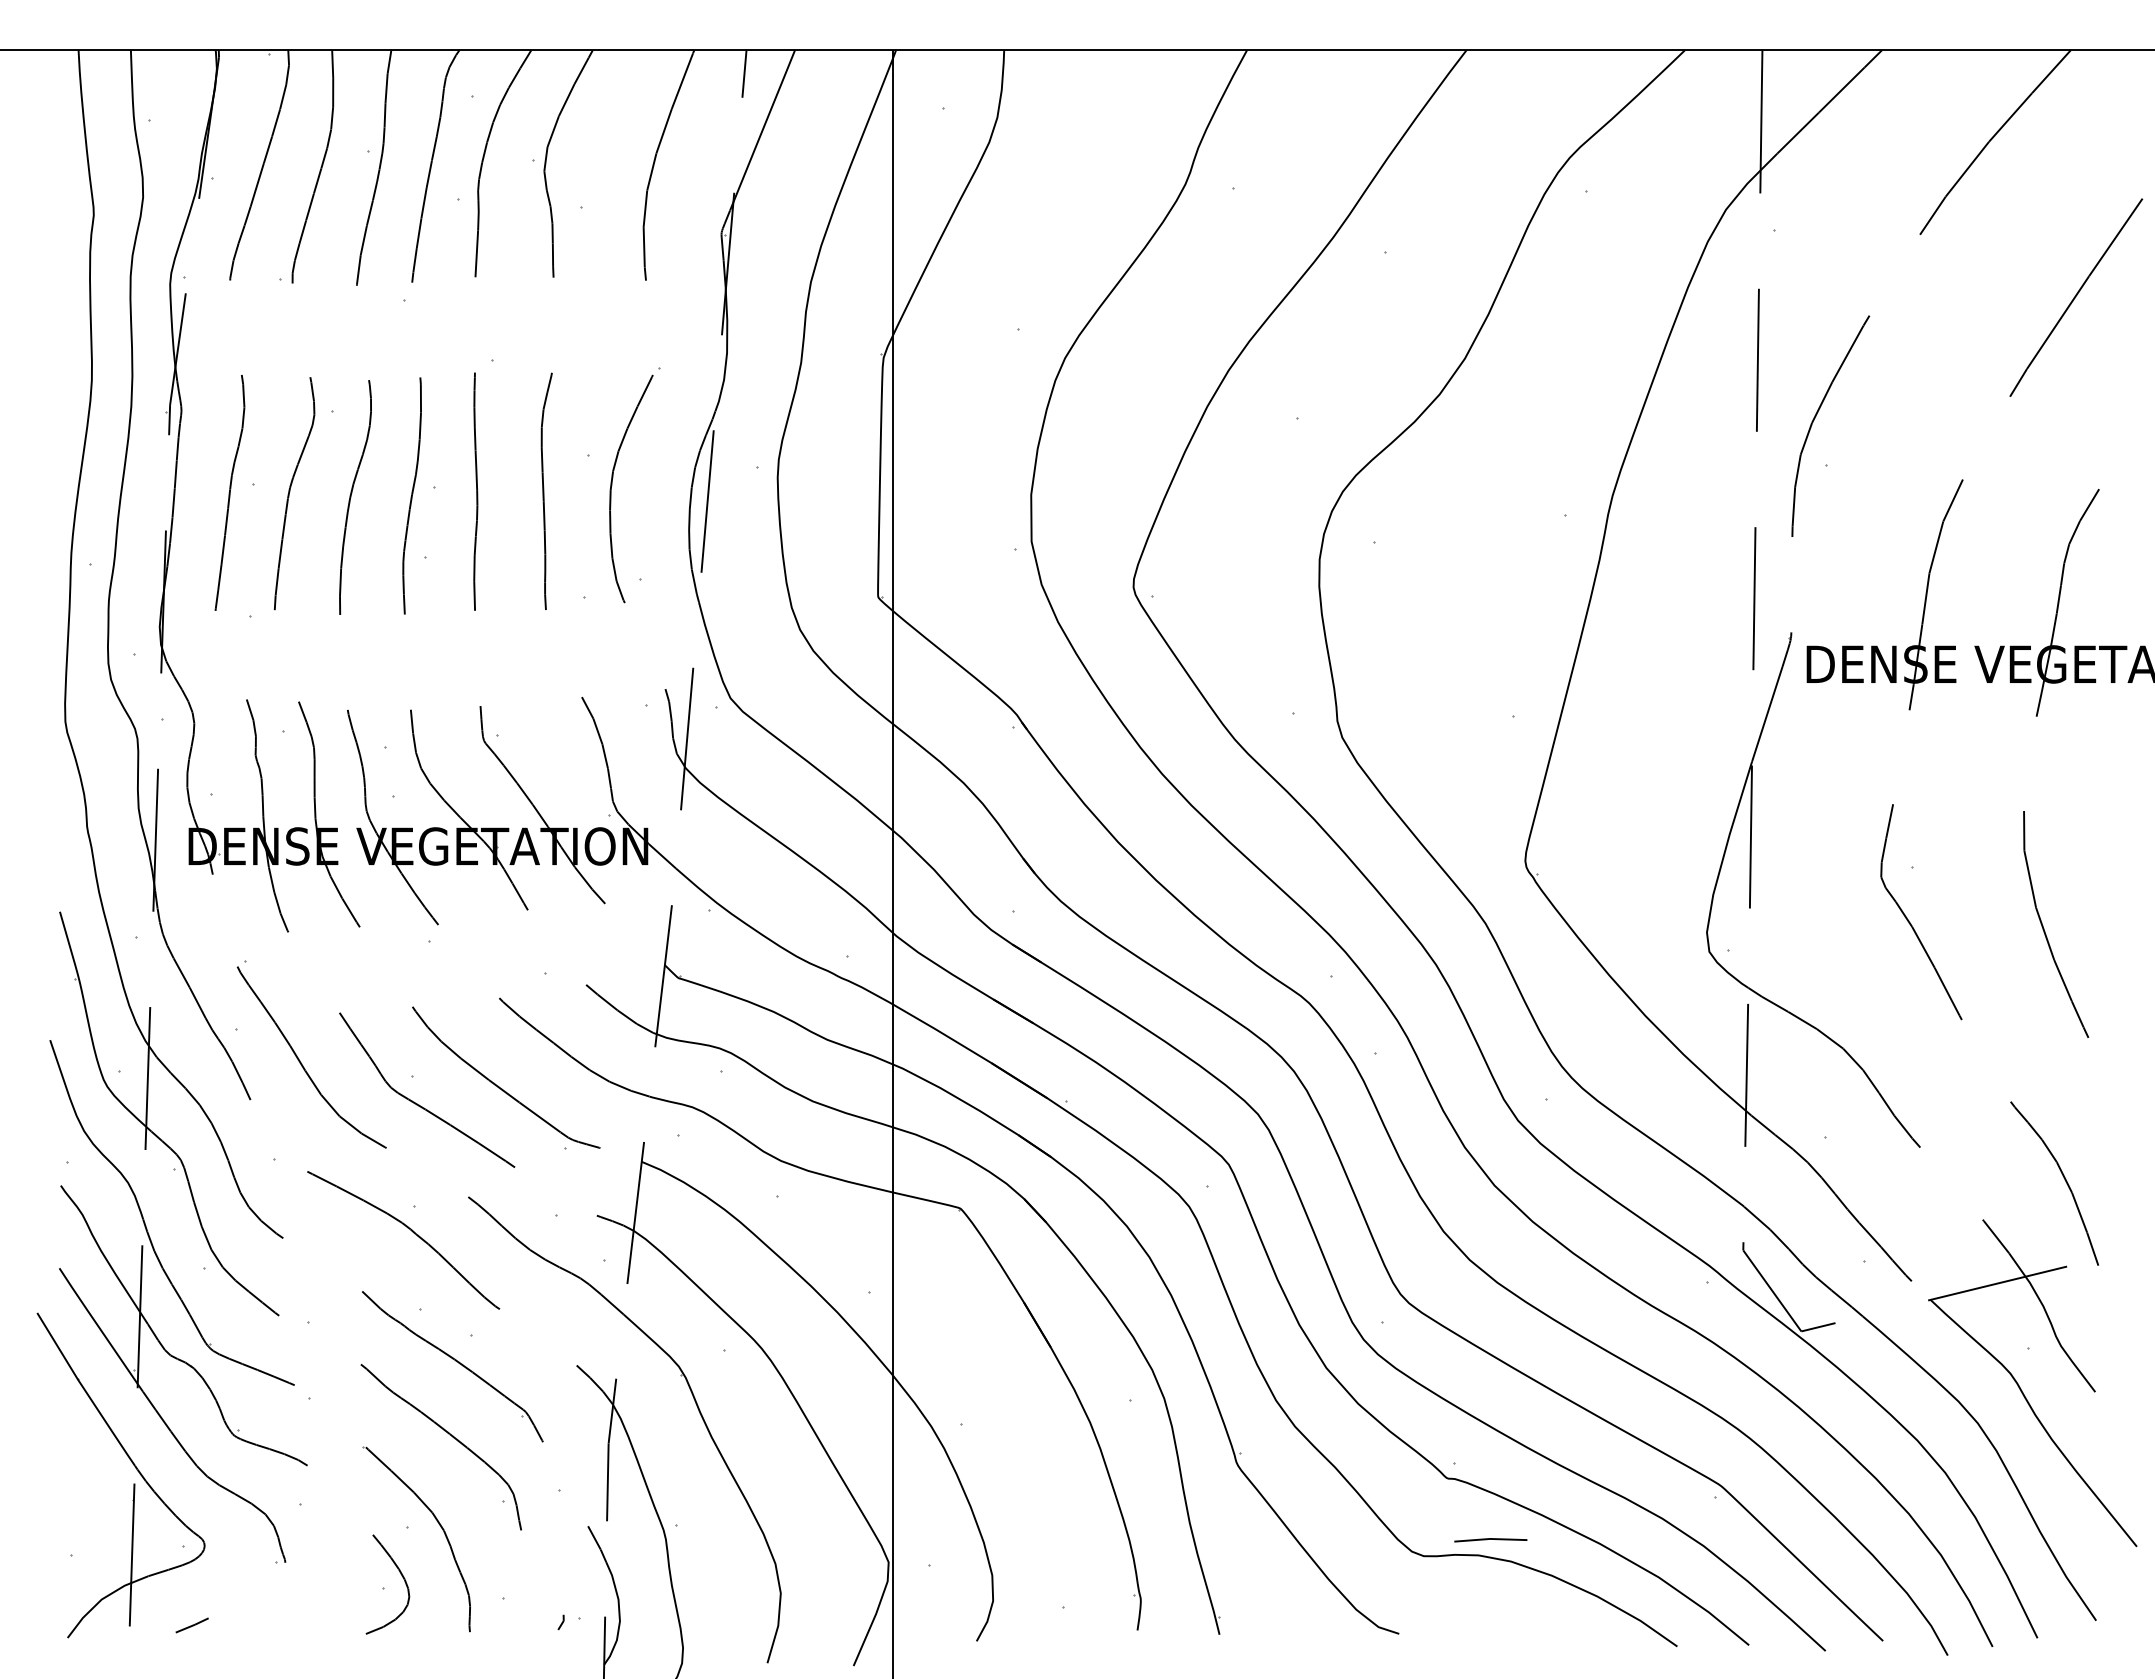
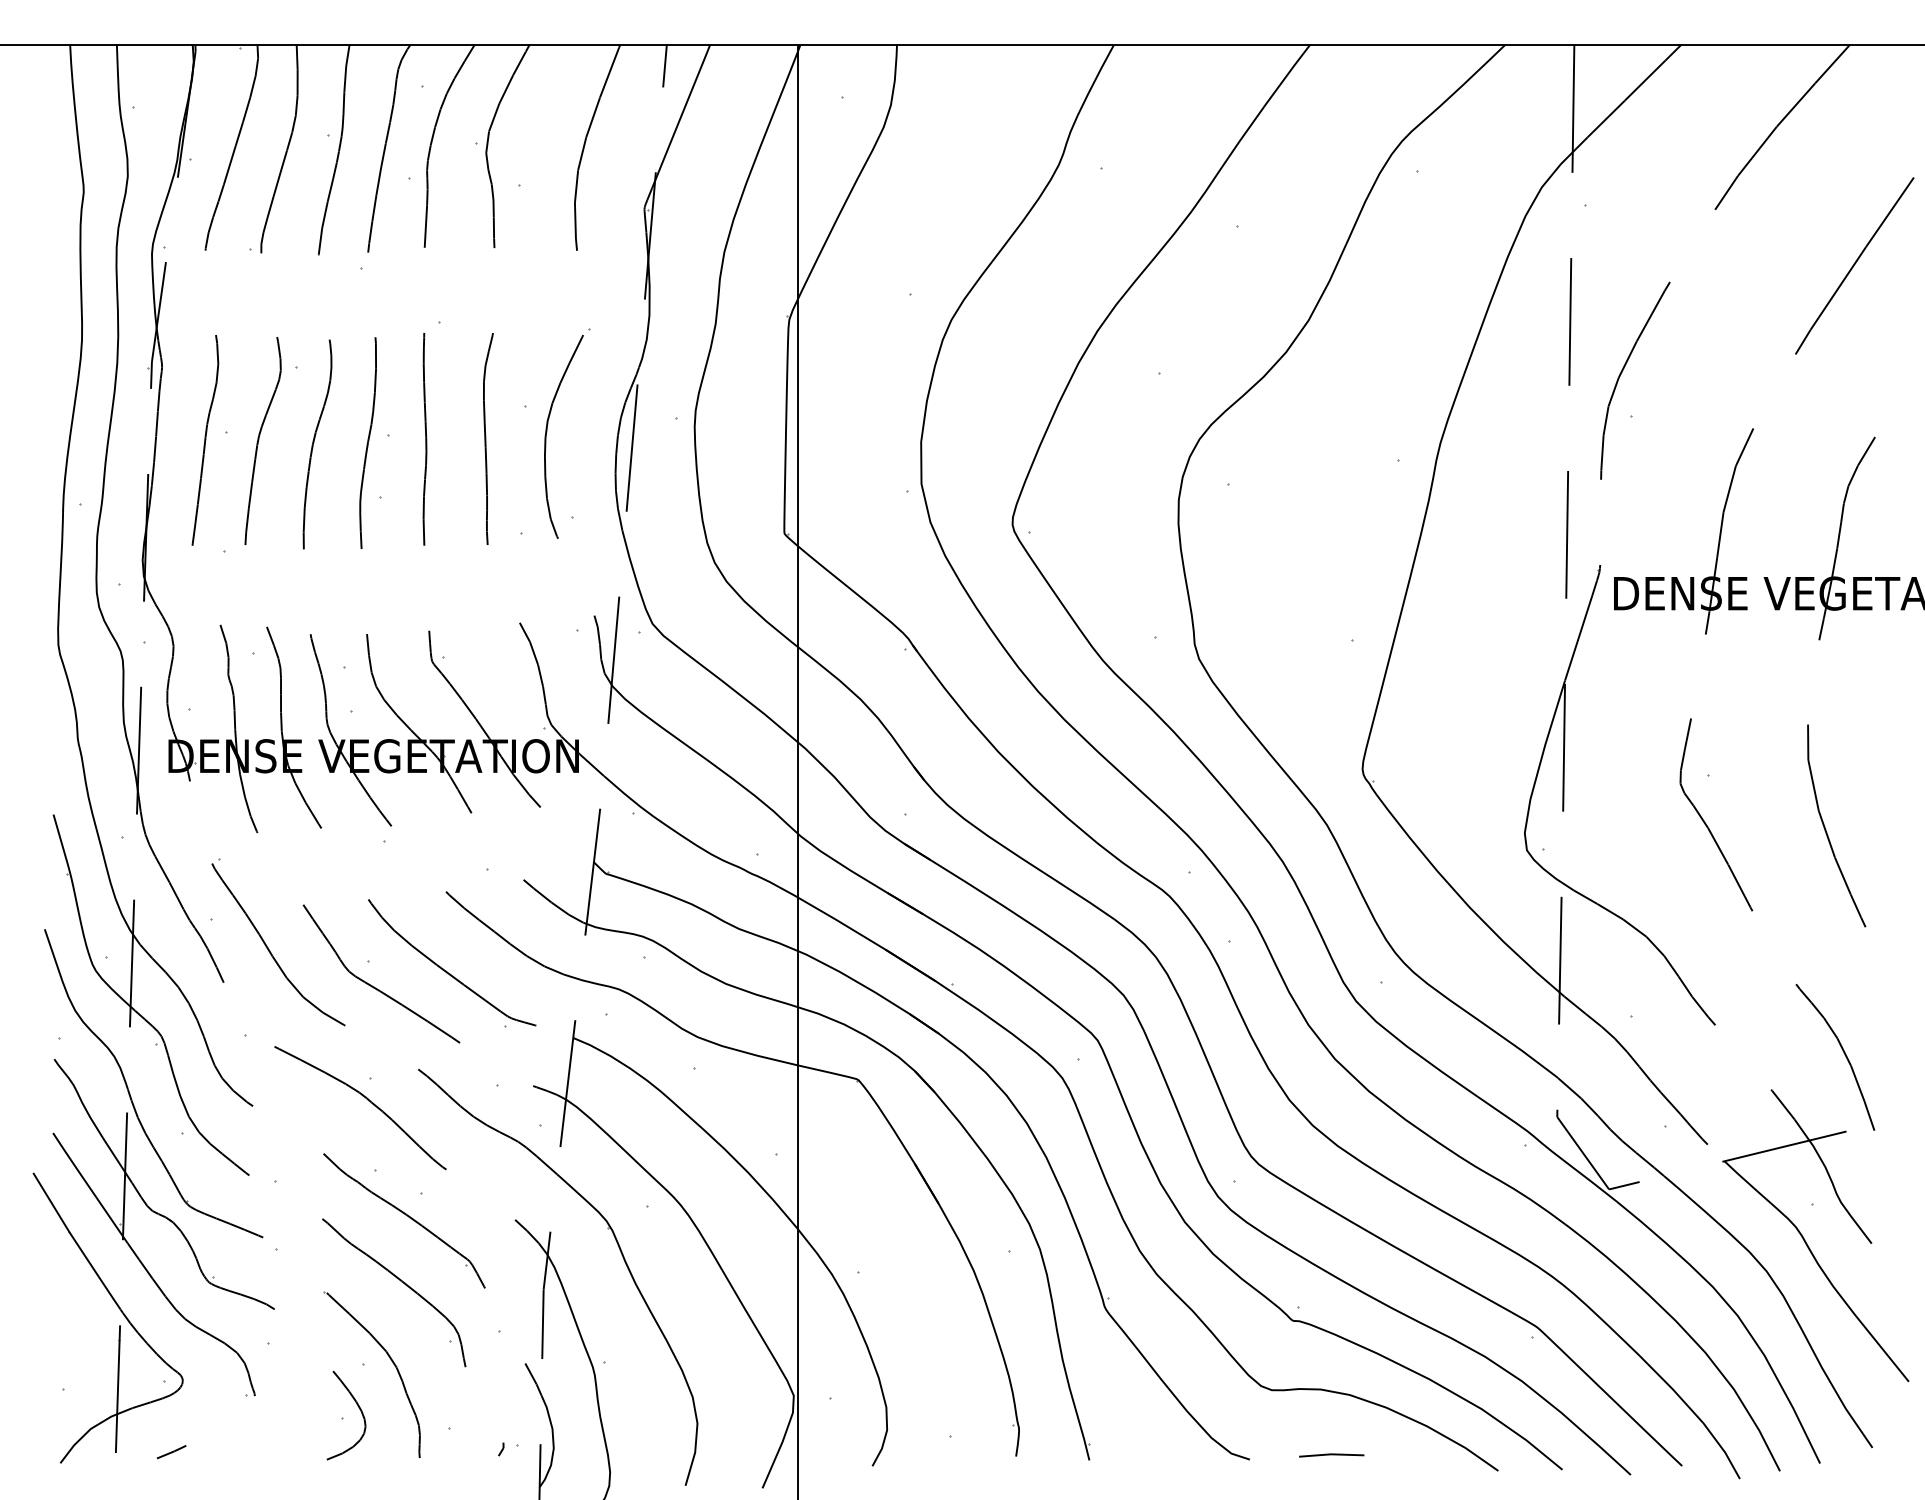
line: (1490, 1539) -> (1331, 1454), moved

